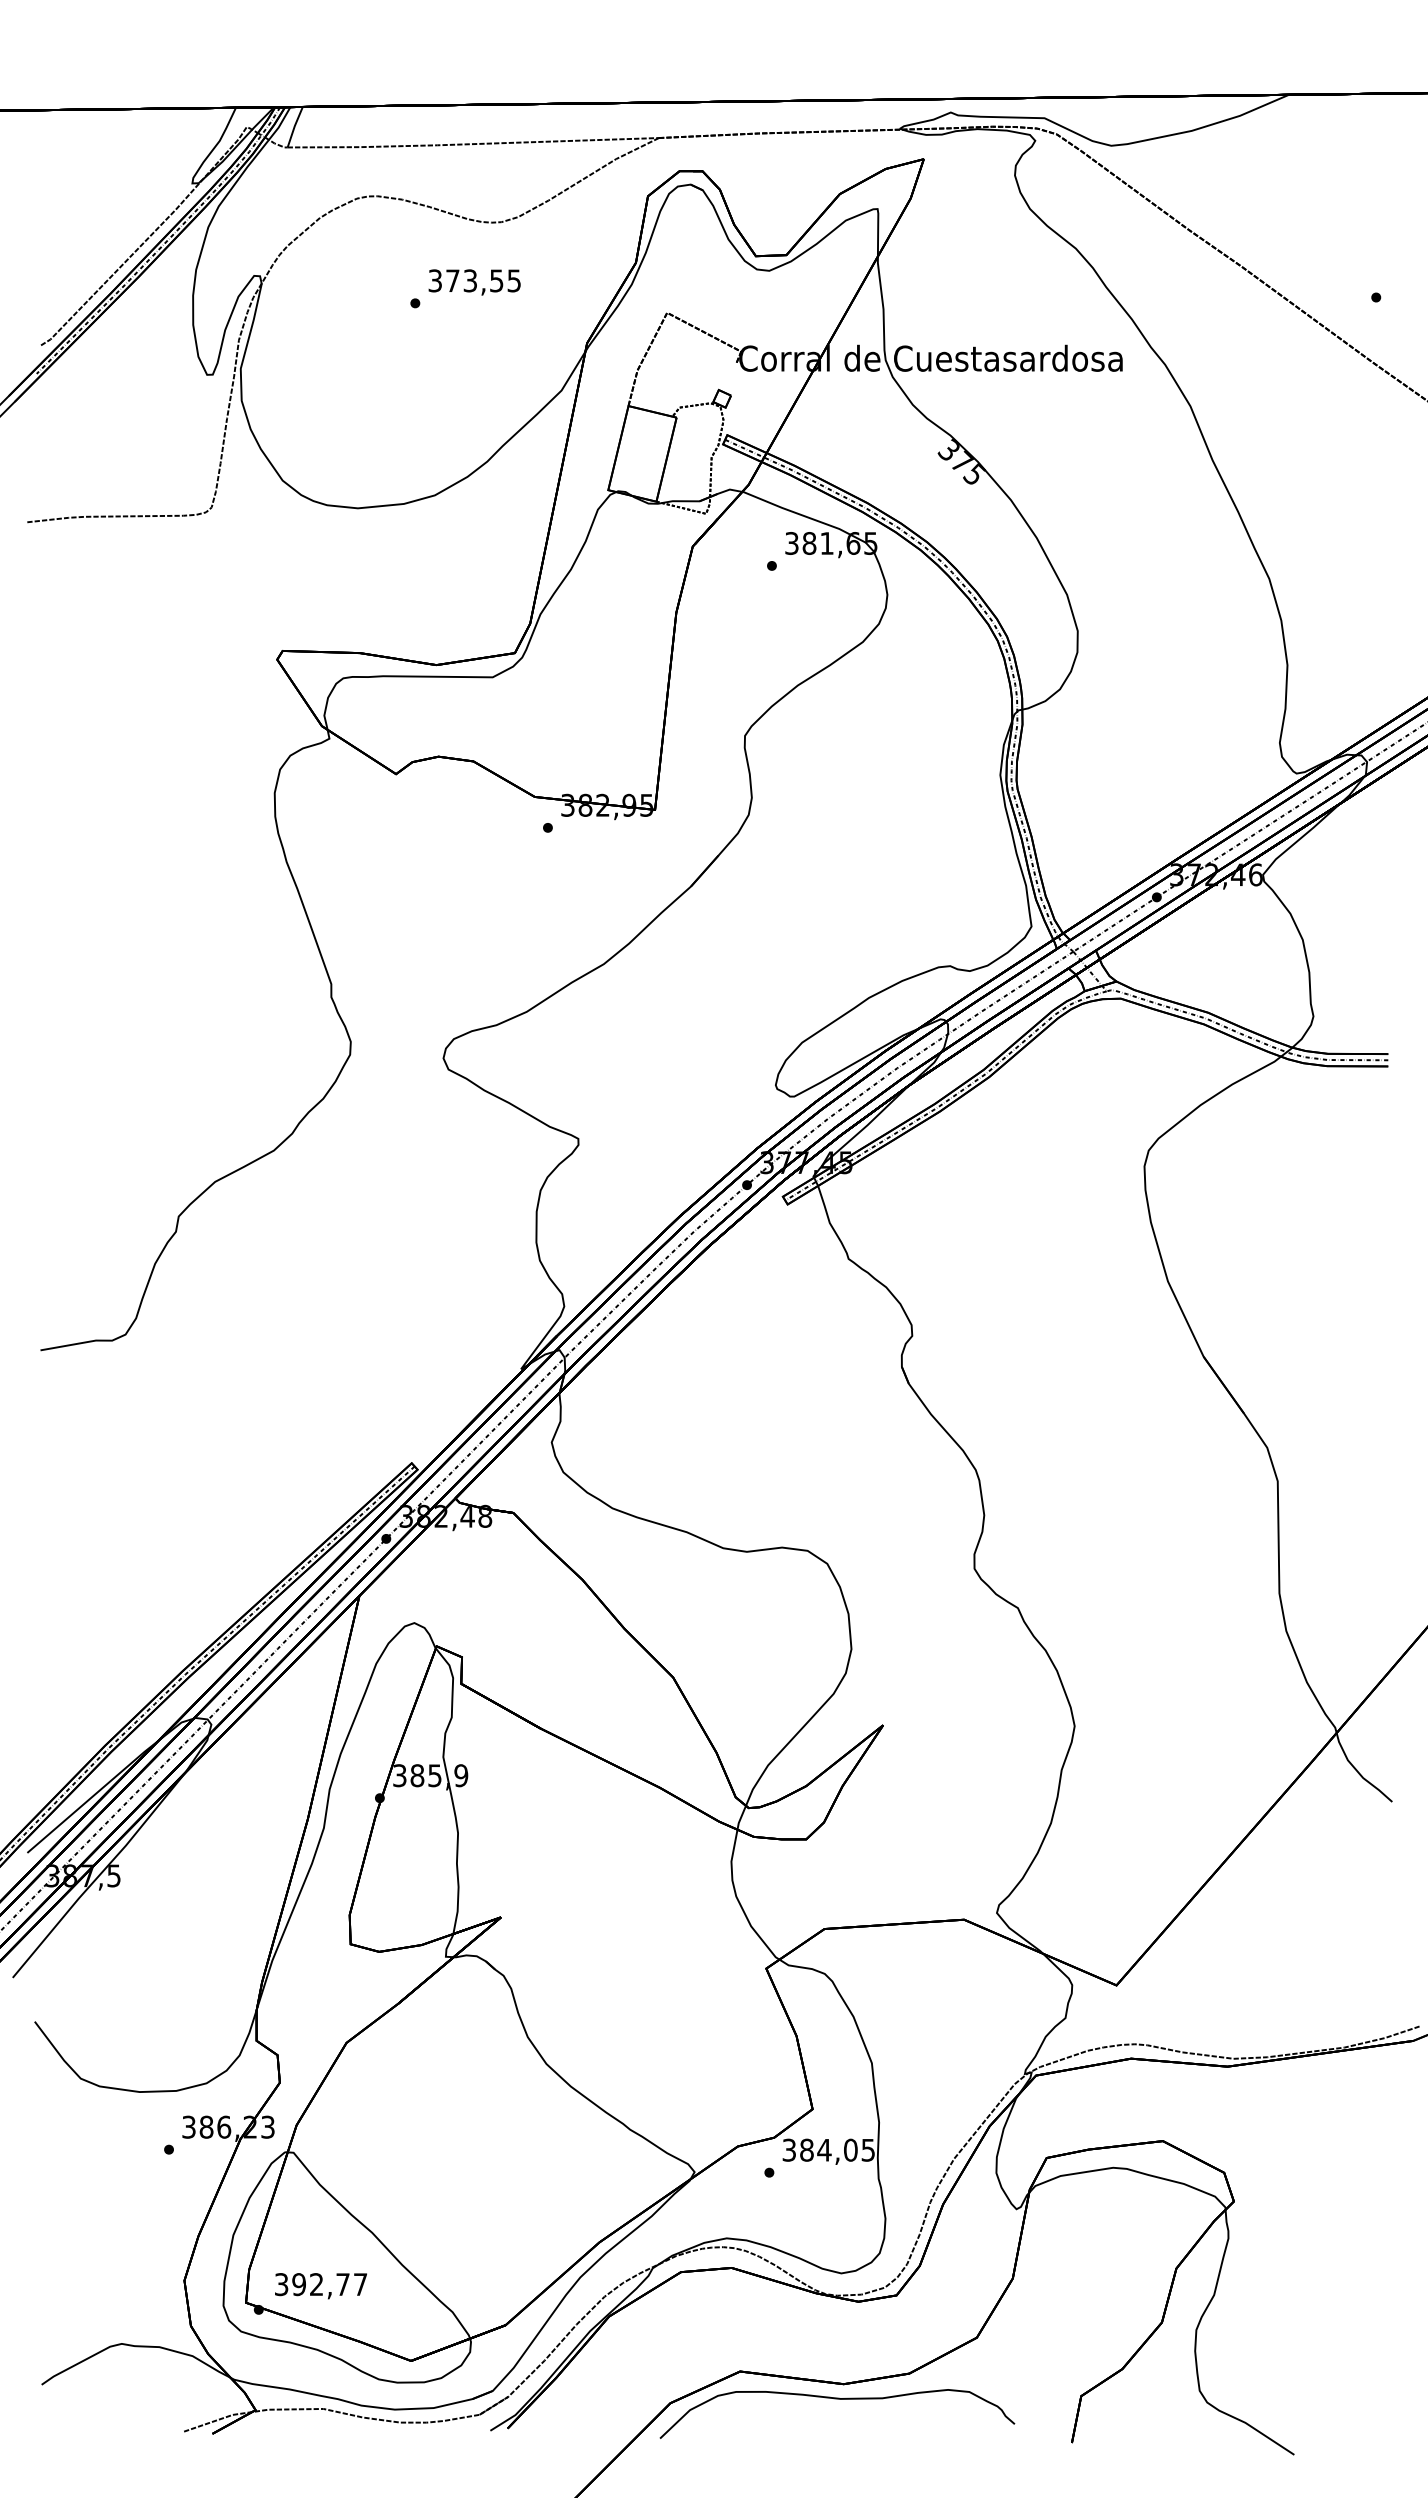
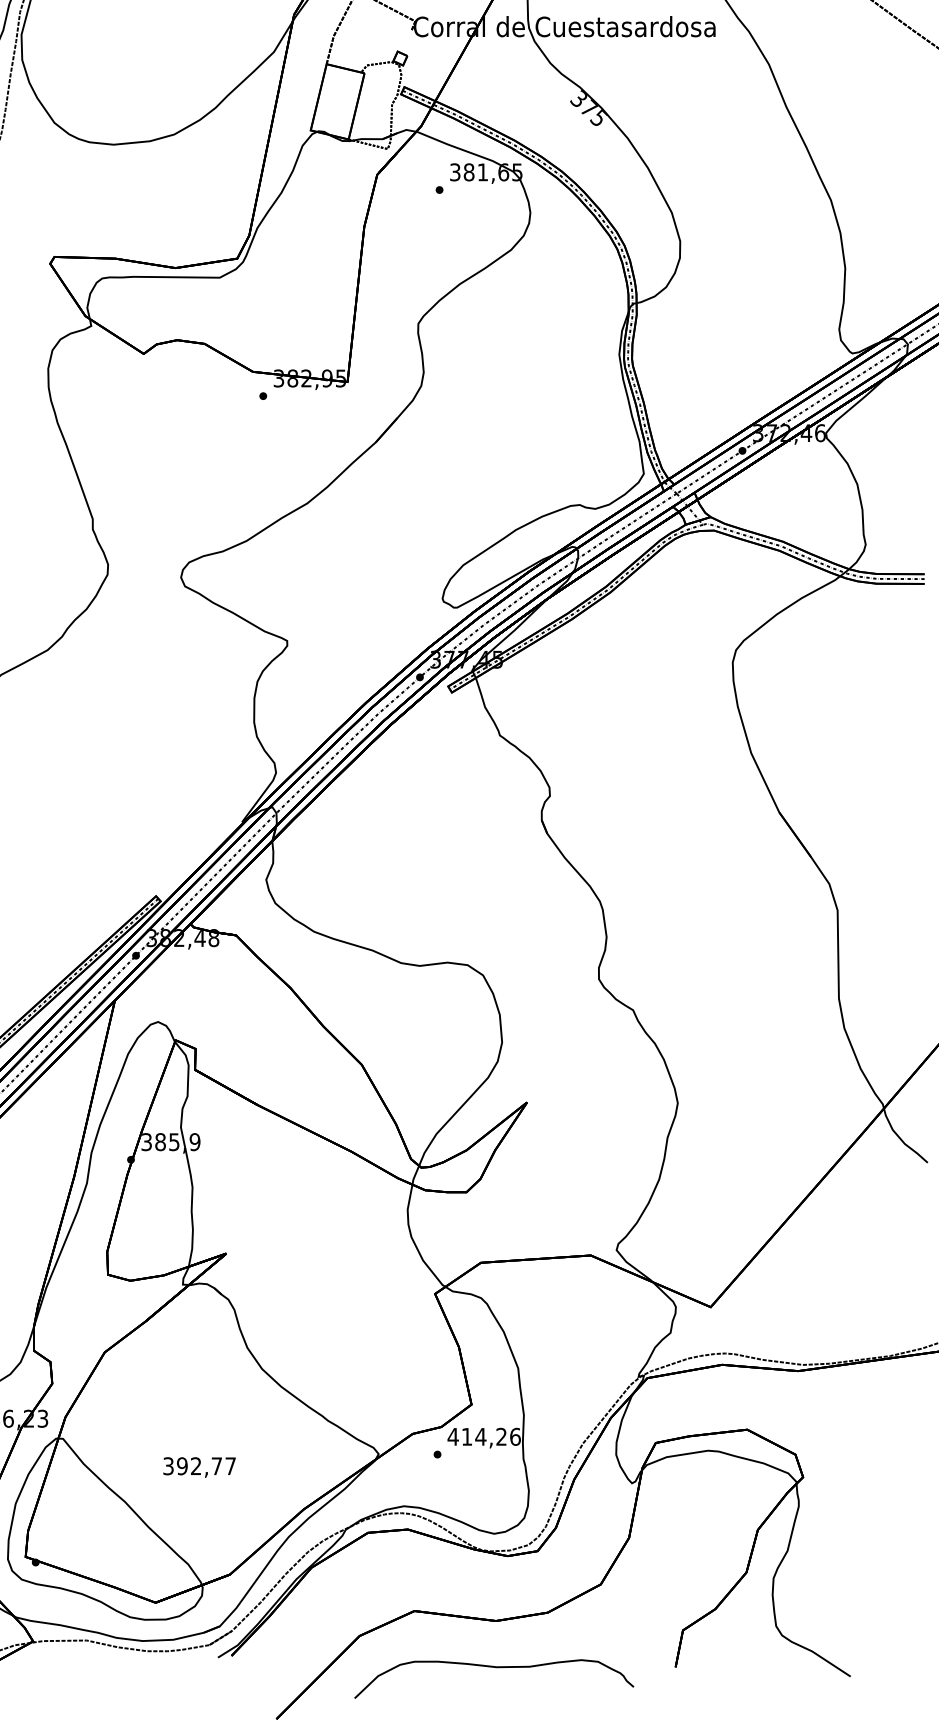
text: (828, 2149) -> (484, 1436), 384,05 -> 414,26
text: (320, 2286) -> (199, 1467), moved
curve: (837, 2399) -> (494, 1667), moved

